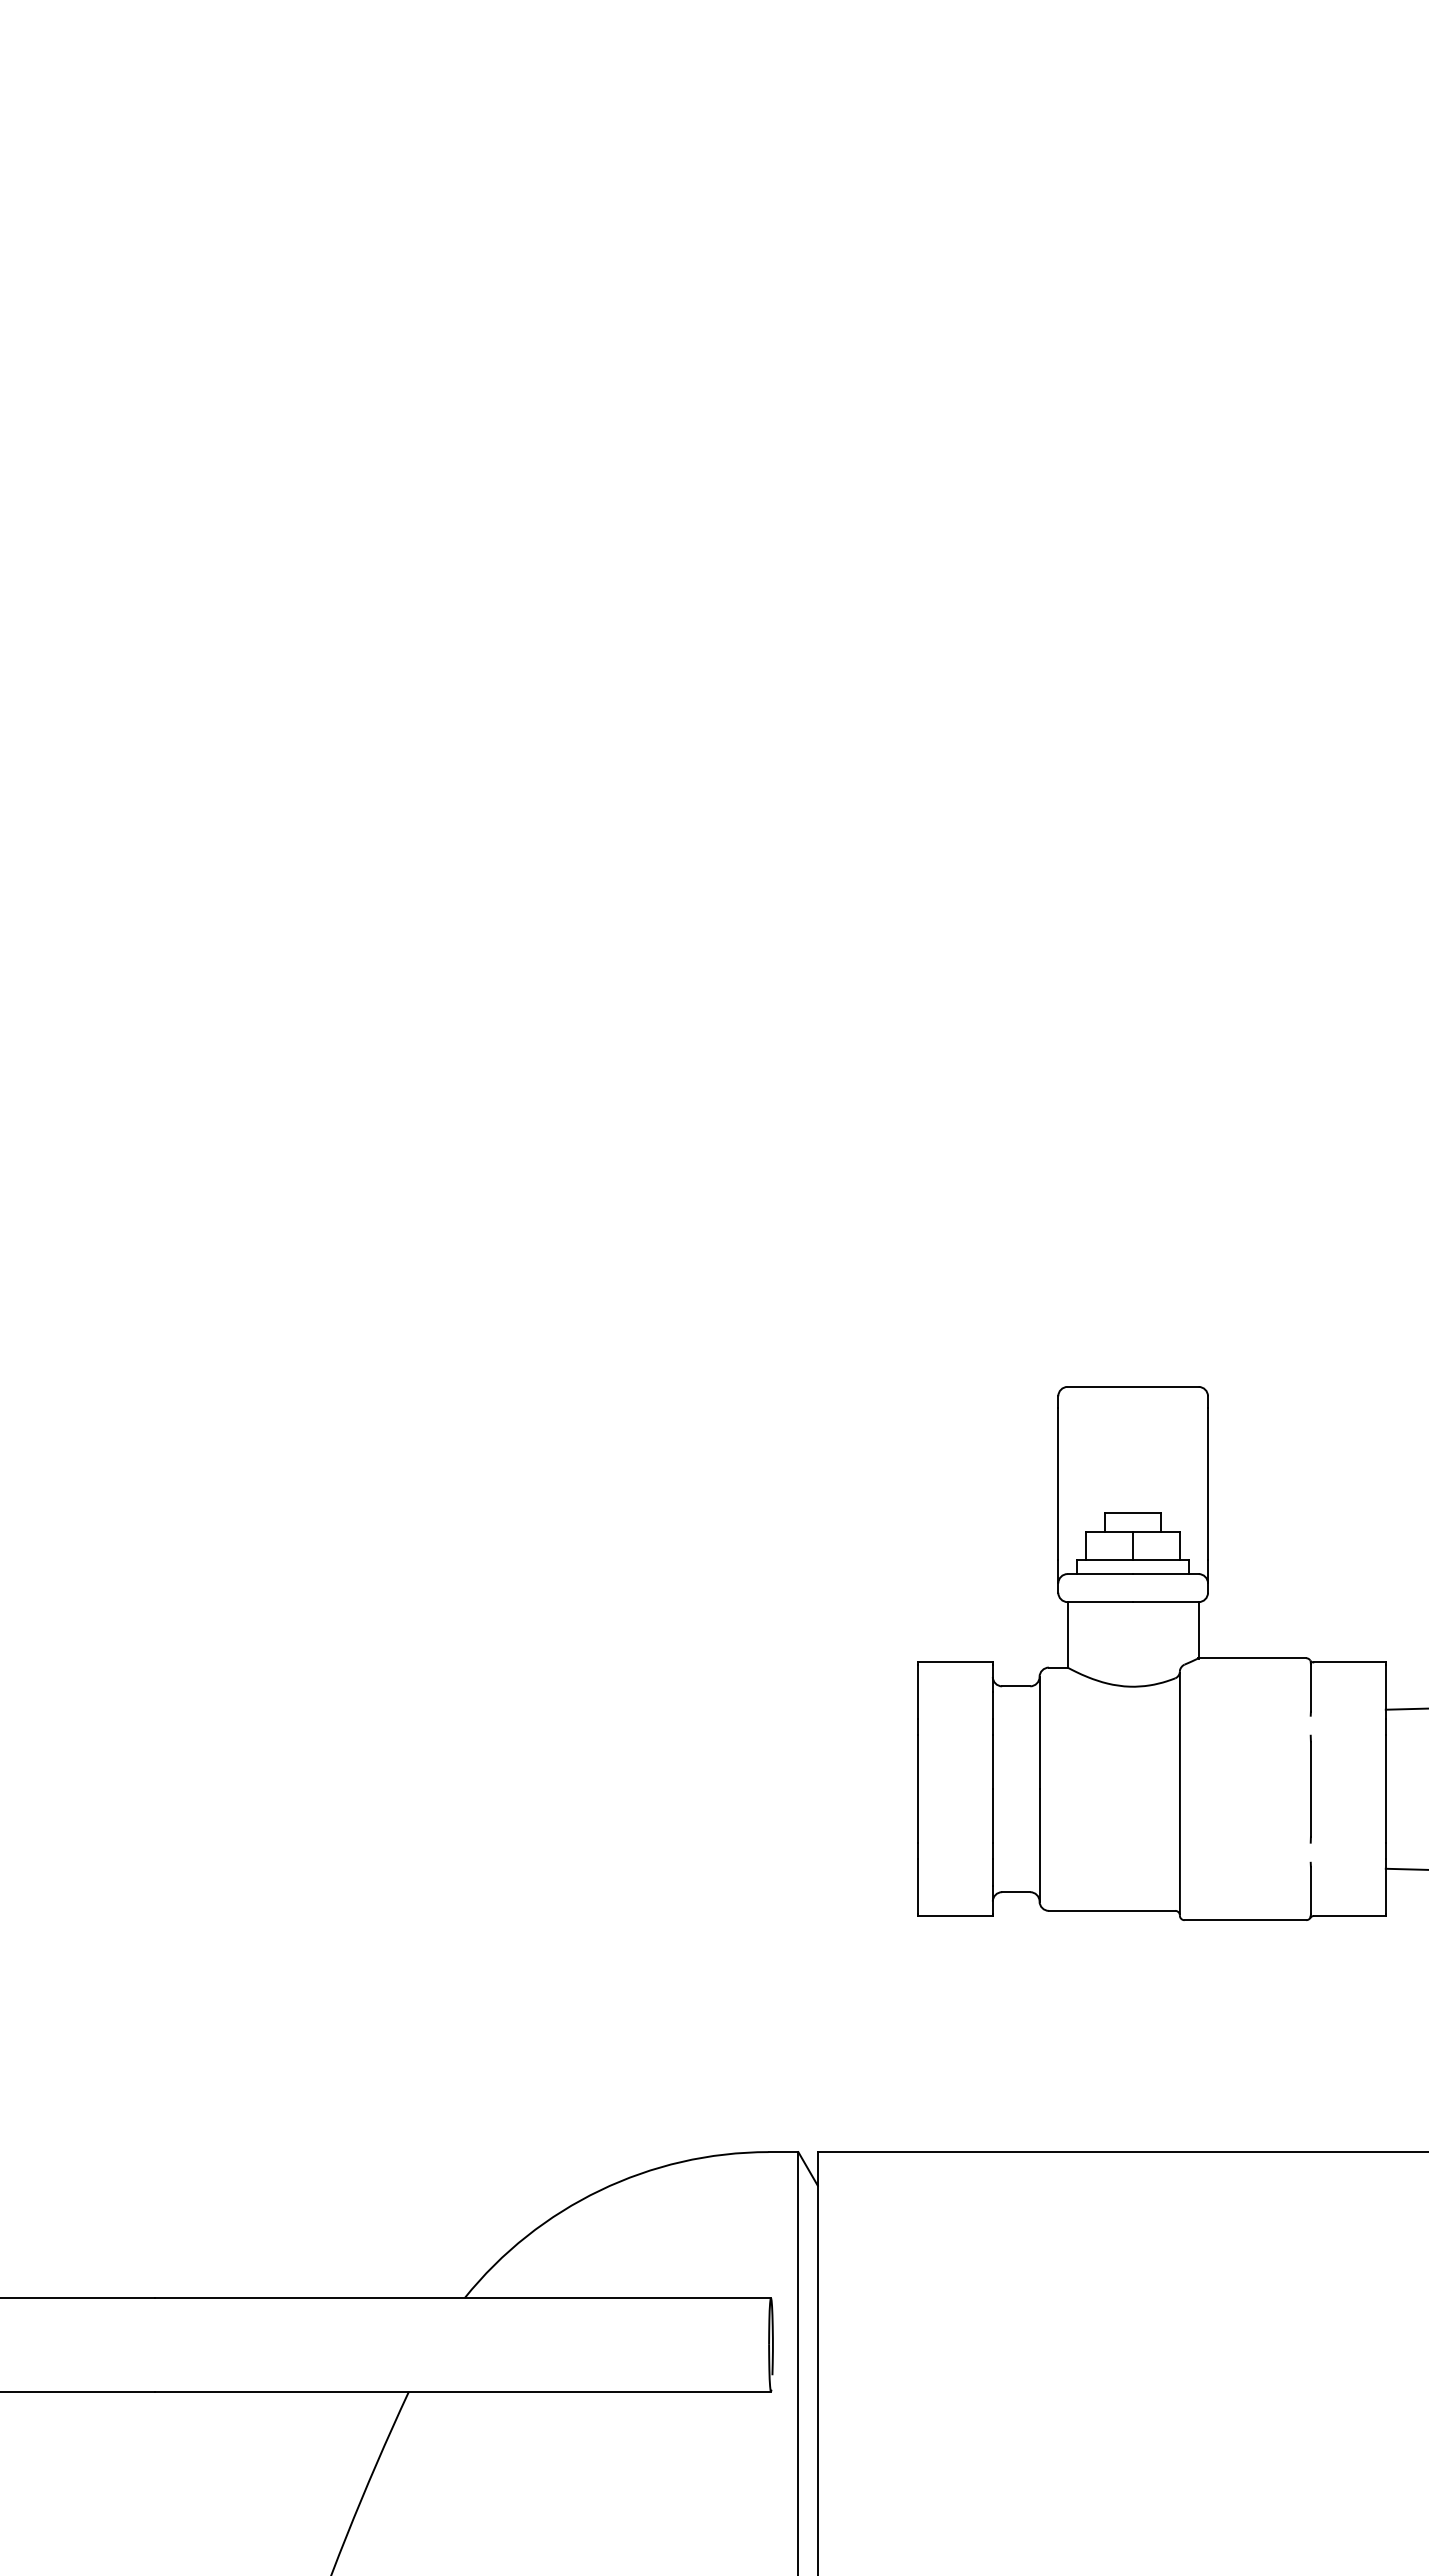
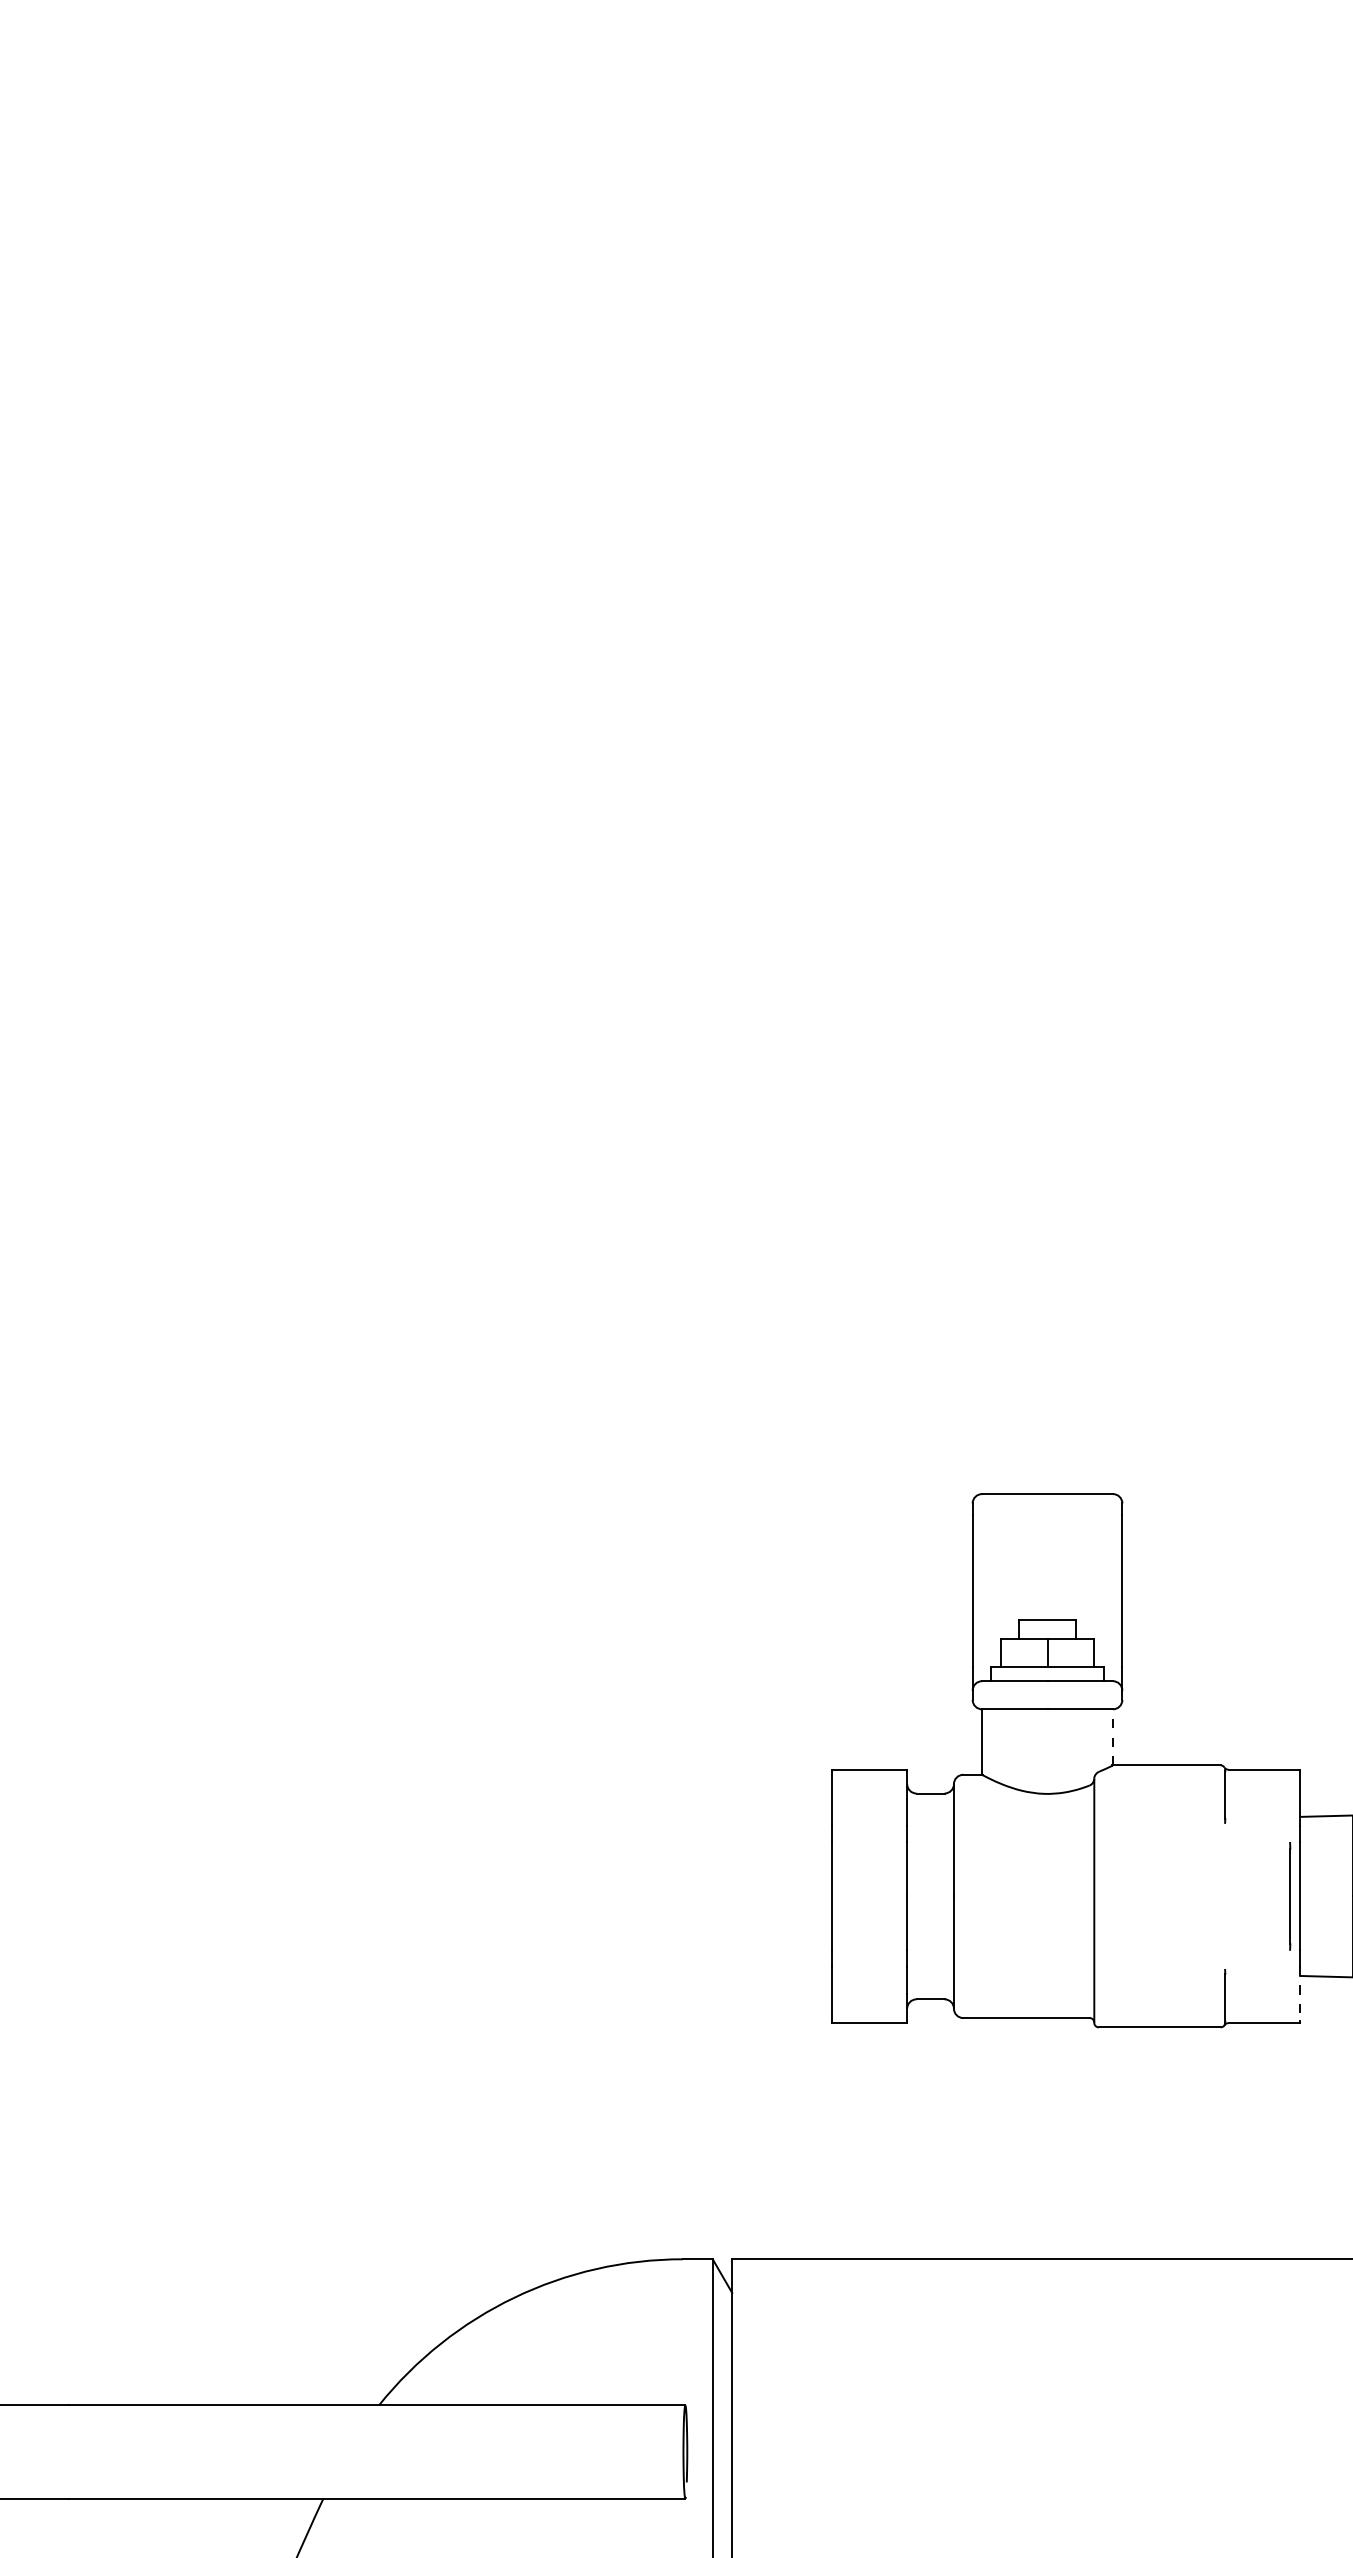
line: (1198, 1629) -> (1112, 1736), solid -> dashed
line: (1310, 1788) -> (1289, 1895), moved
line: (1385, 1886) -> (1299, 1993), solid -> dashed

